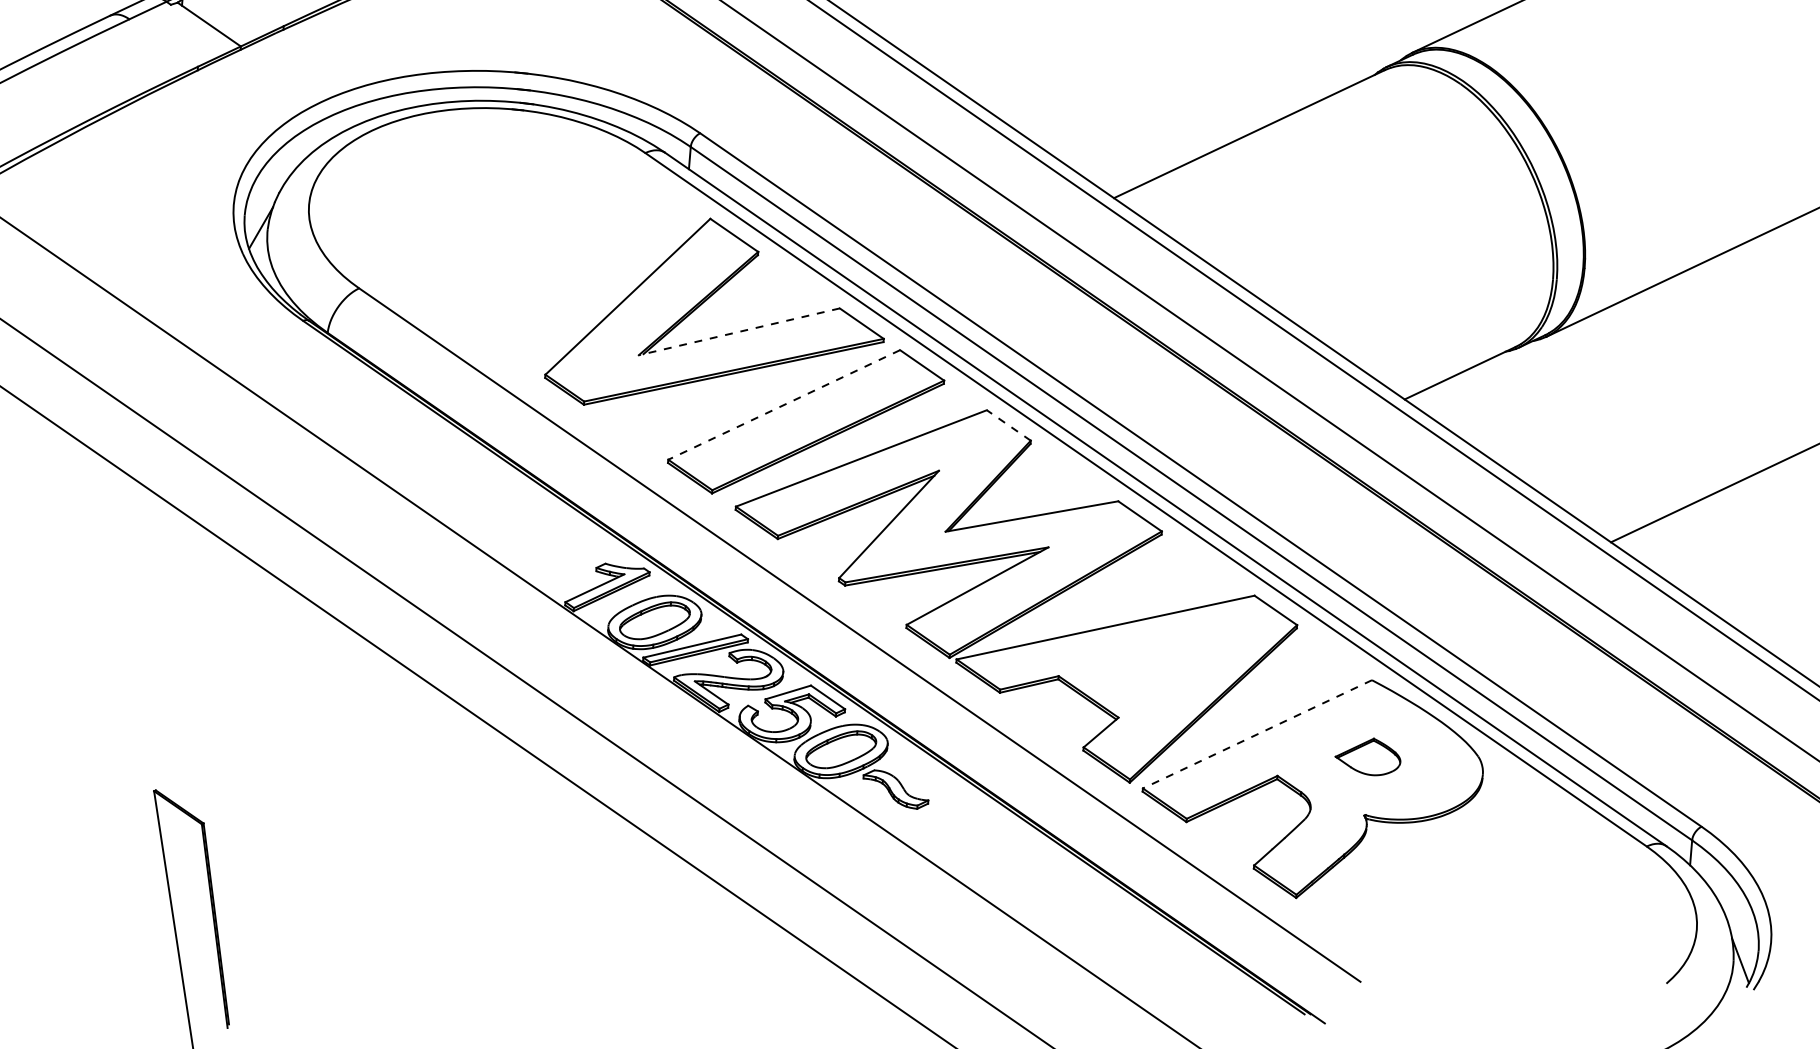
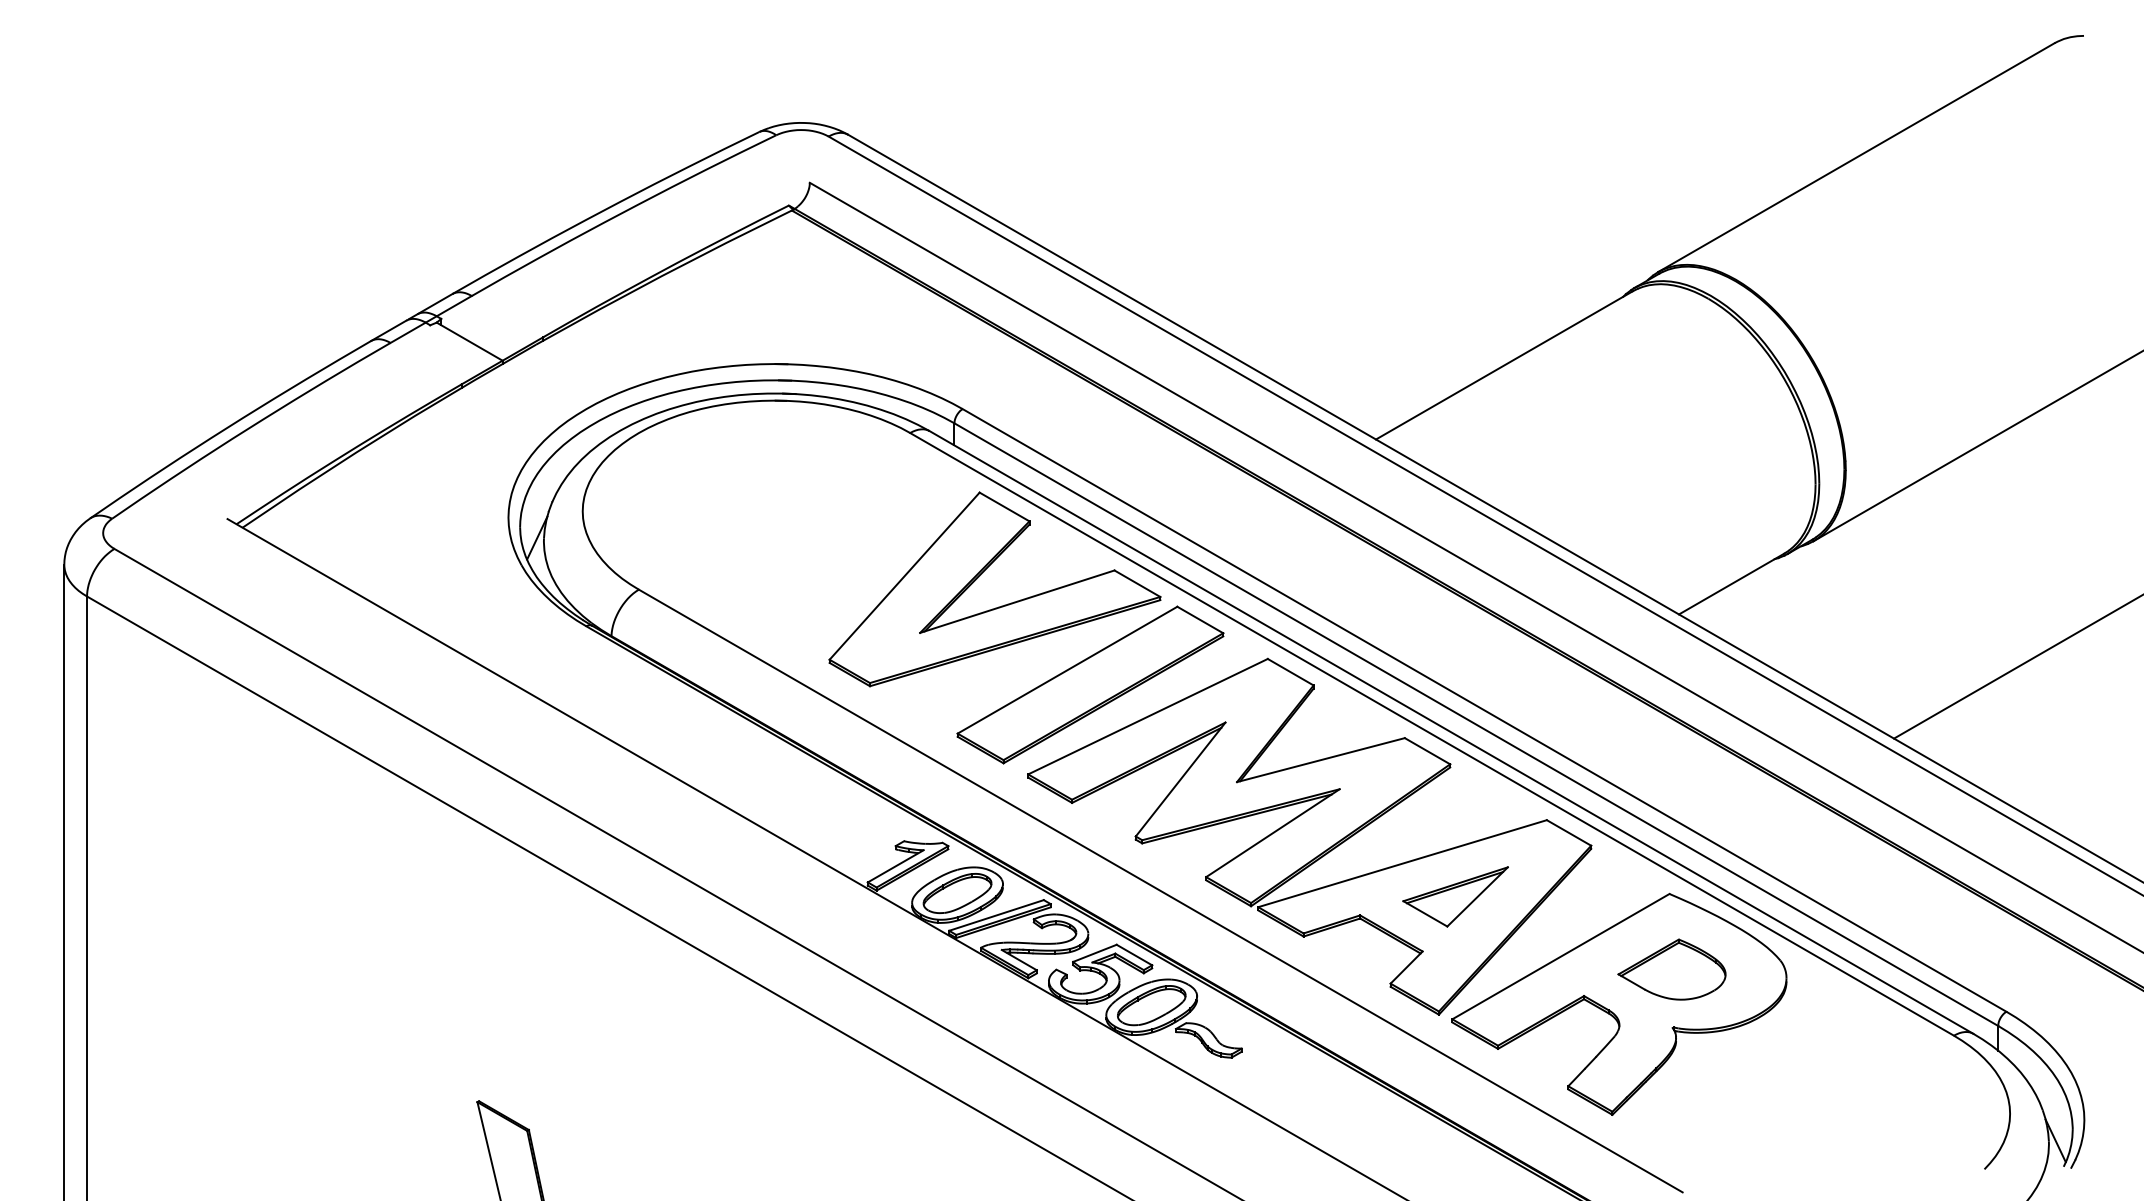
line: (738, 331) -> (1016, 601), dashed -> solid
line: (784, 405) -> (1067, 670), dashed -> solid
line: (1008, 424) -> (1290, 671), dashed -> solid
part: (1156, 665) -> (1455, 896), added
line: (1257, 734) -> (1560, 956), dashed -> solid
part: (1367, 756) -> (1671, 969), size x1.67

